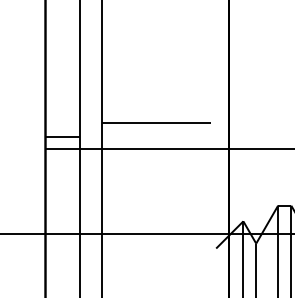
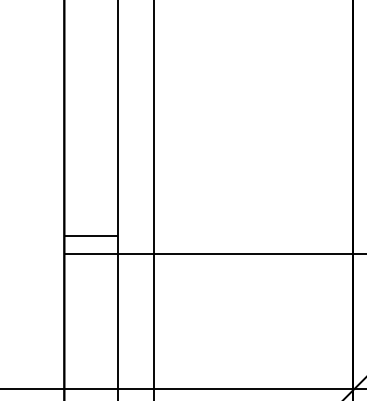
line: (156, 122) -> (238, 213), removed

